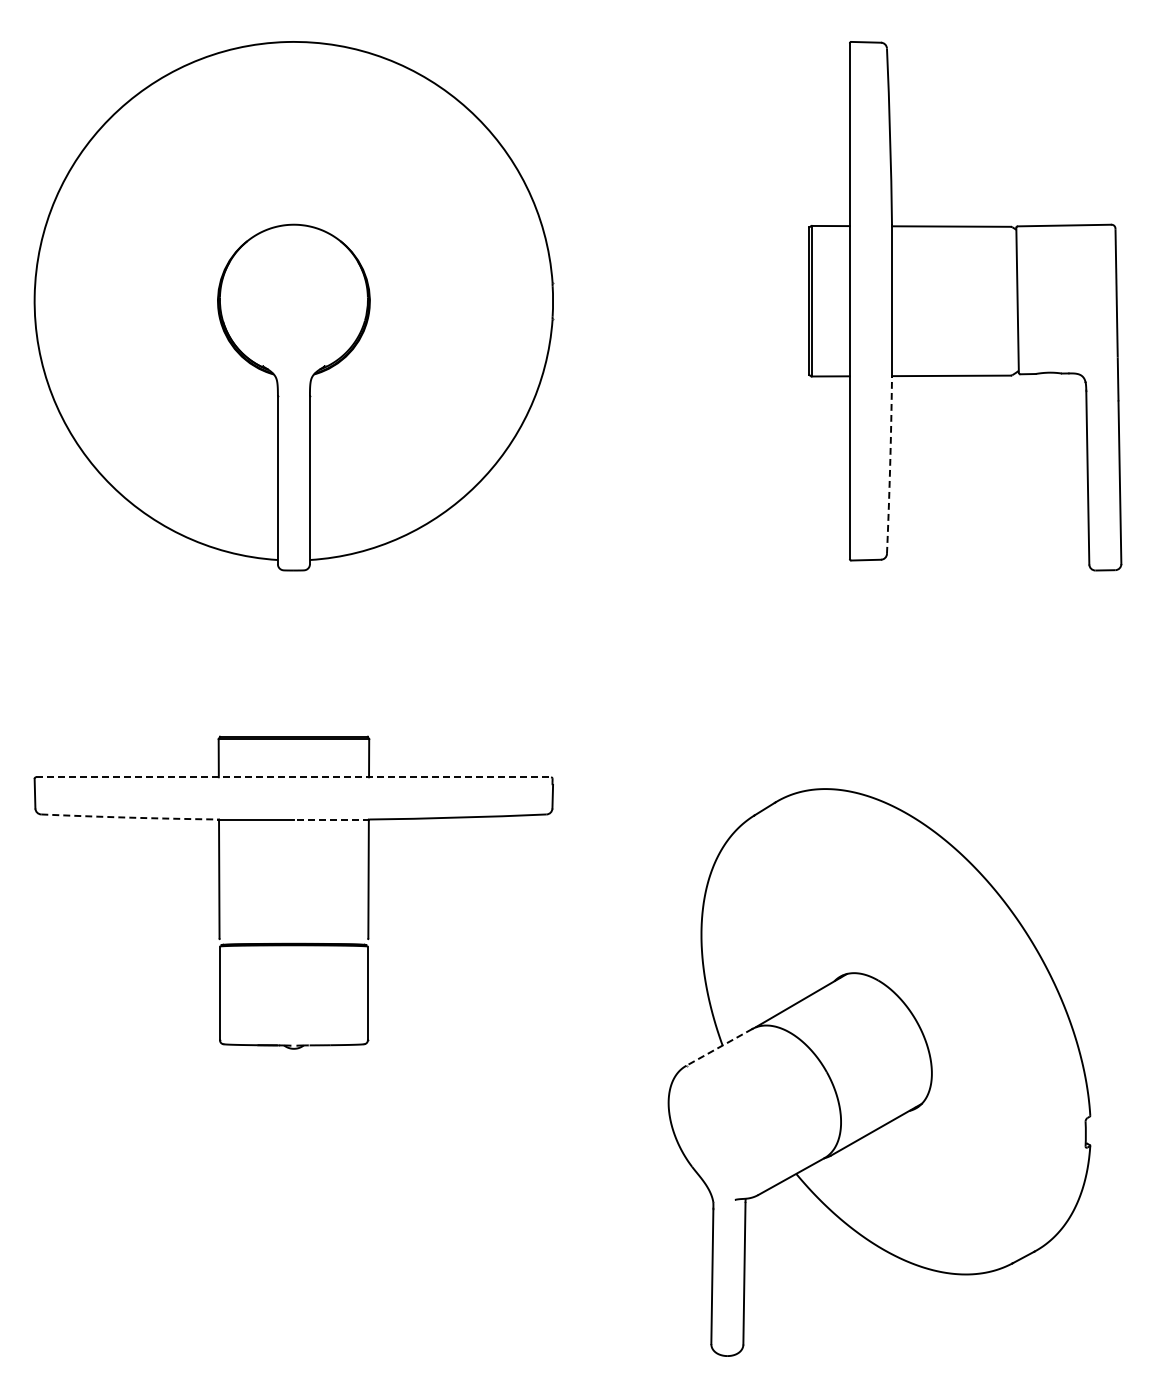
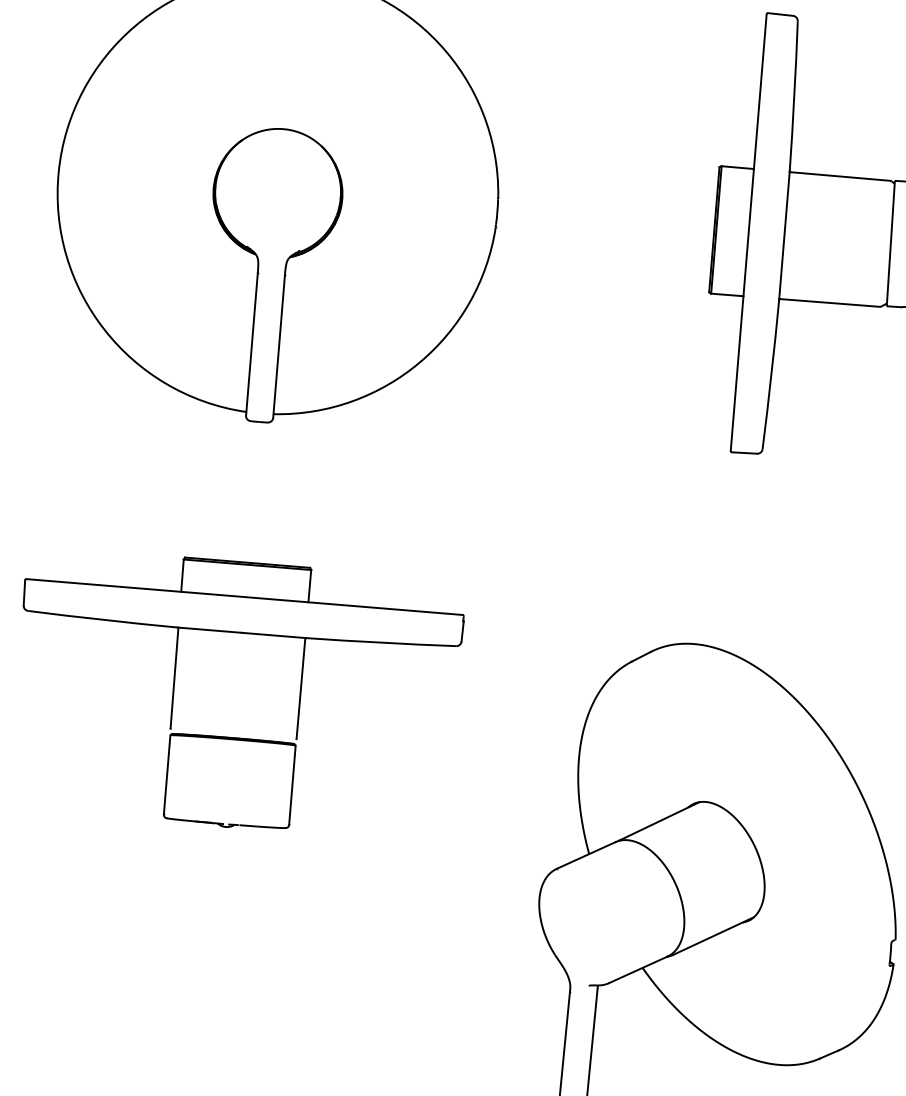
arc: (890, 465) -> (771, 374), dashed -> solid
line: (294, 777) -> (245, 597), dashed -> solid
arc: (129, 817) -> (102, 619), dashed -> solid
line: (331, 819) -> (273, 635), dashed -> solid
line: (719, 1047) -> (586, 855), dashed -> solid

